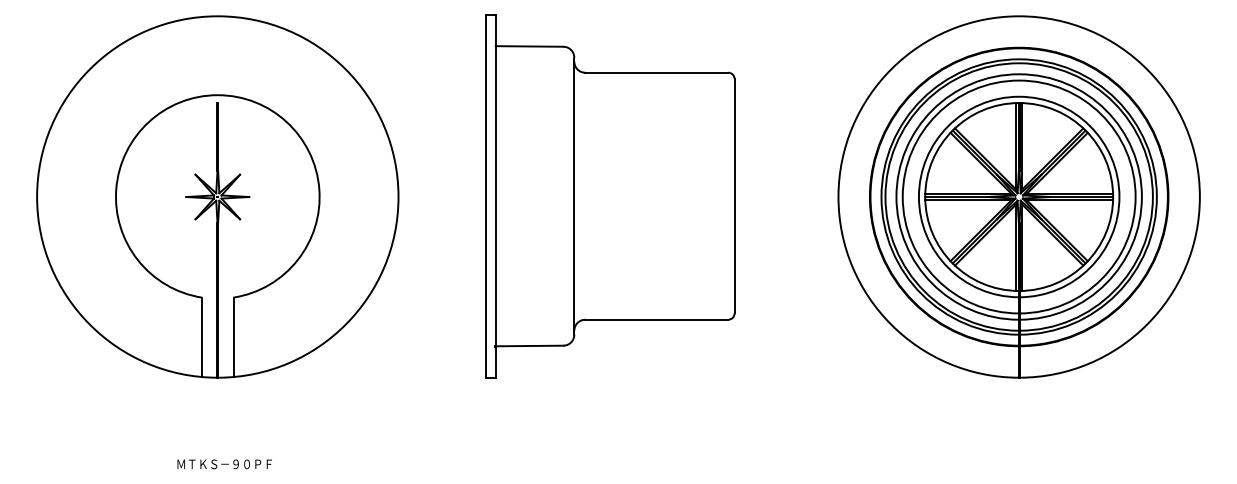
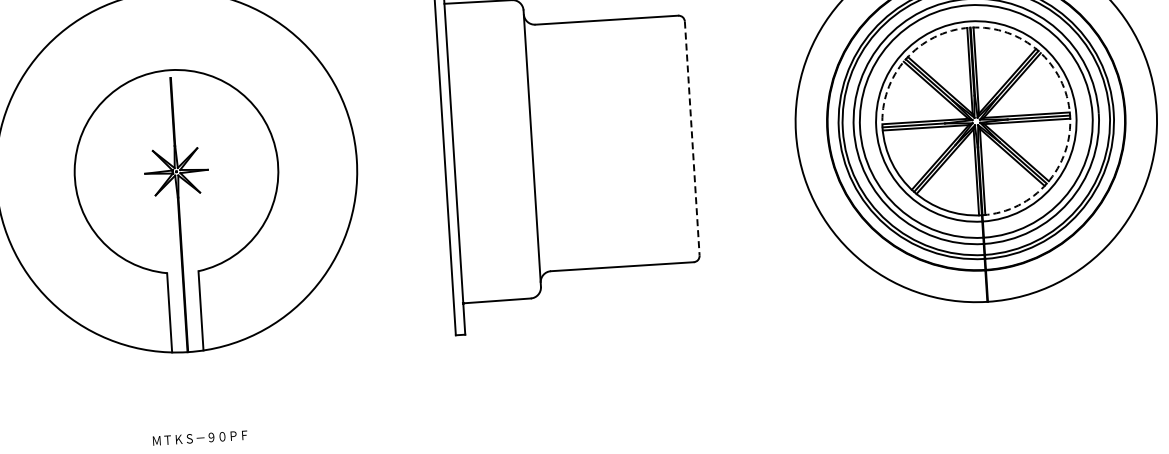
arc: (1085, 130) -> (1038, 50), solid -> dashed
line: (734, 196) -> (692, 138), solid -> dashed

